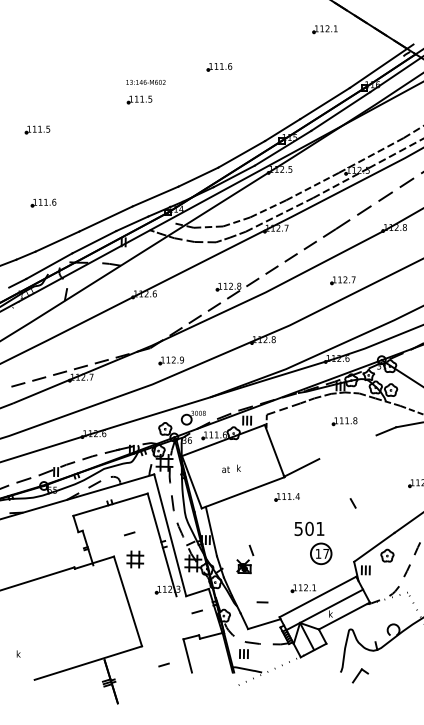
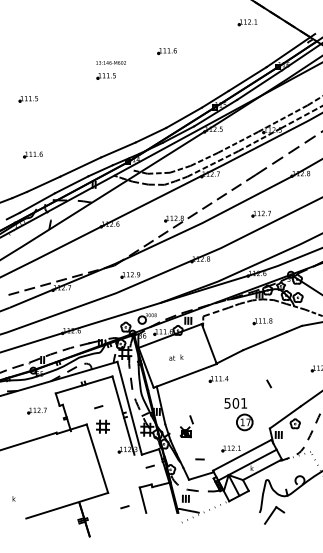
line: (347, 447) -> (264, 341), added
part: (48, 538) -> (36, 410), added
part: (360, 675) -> (274, 515), size x1.67

